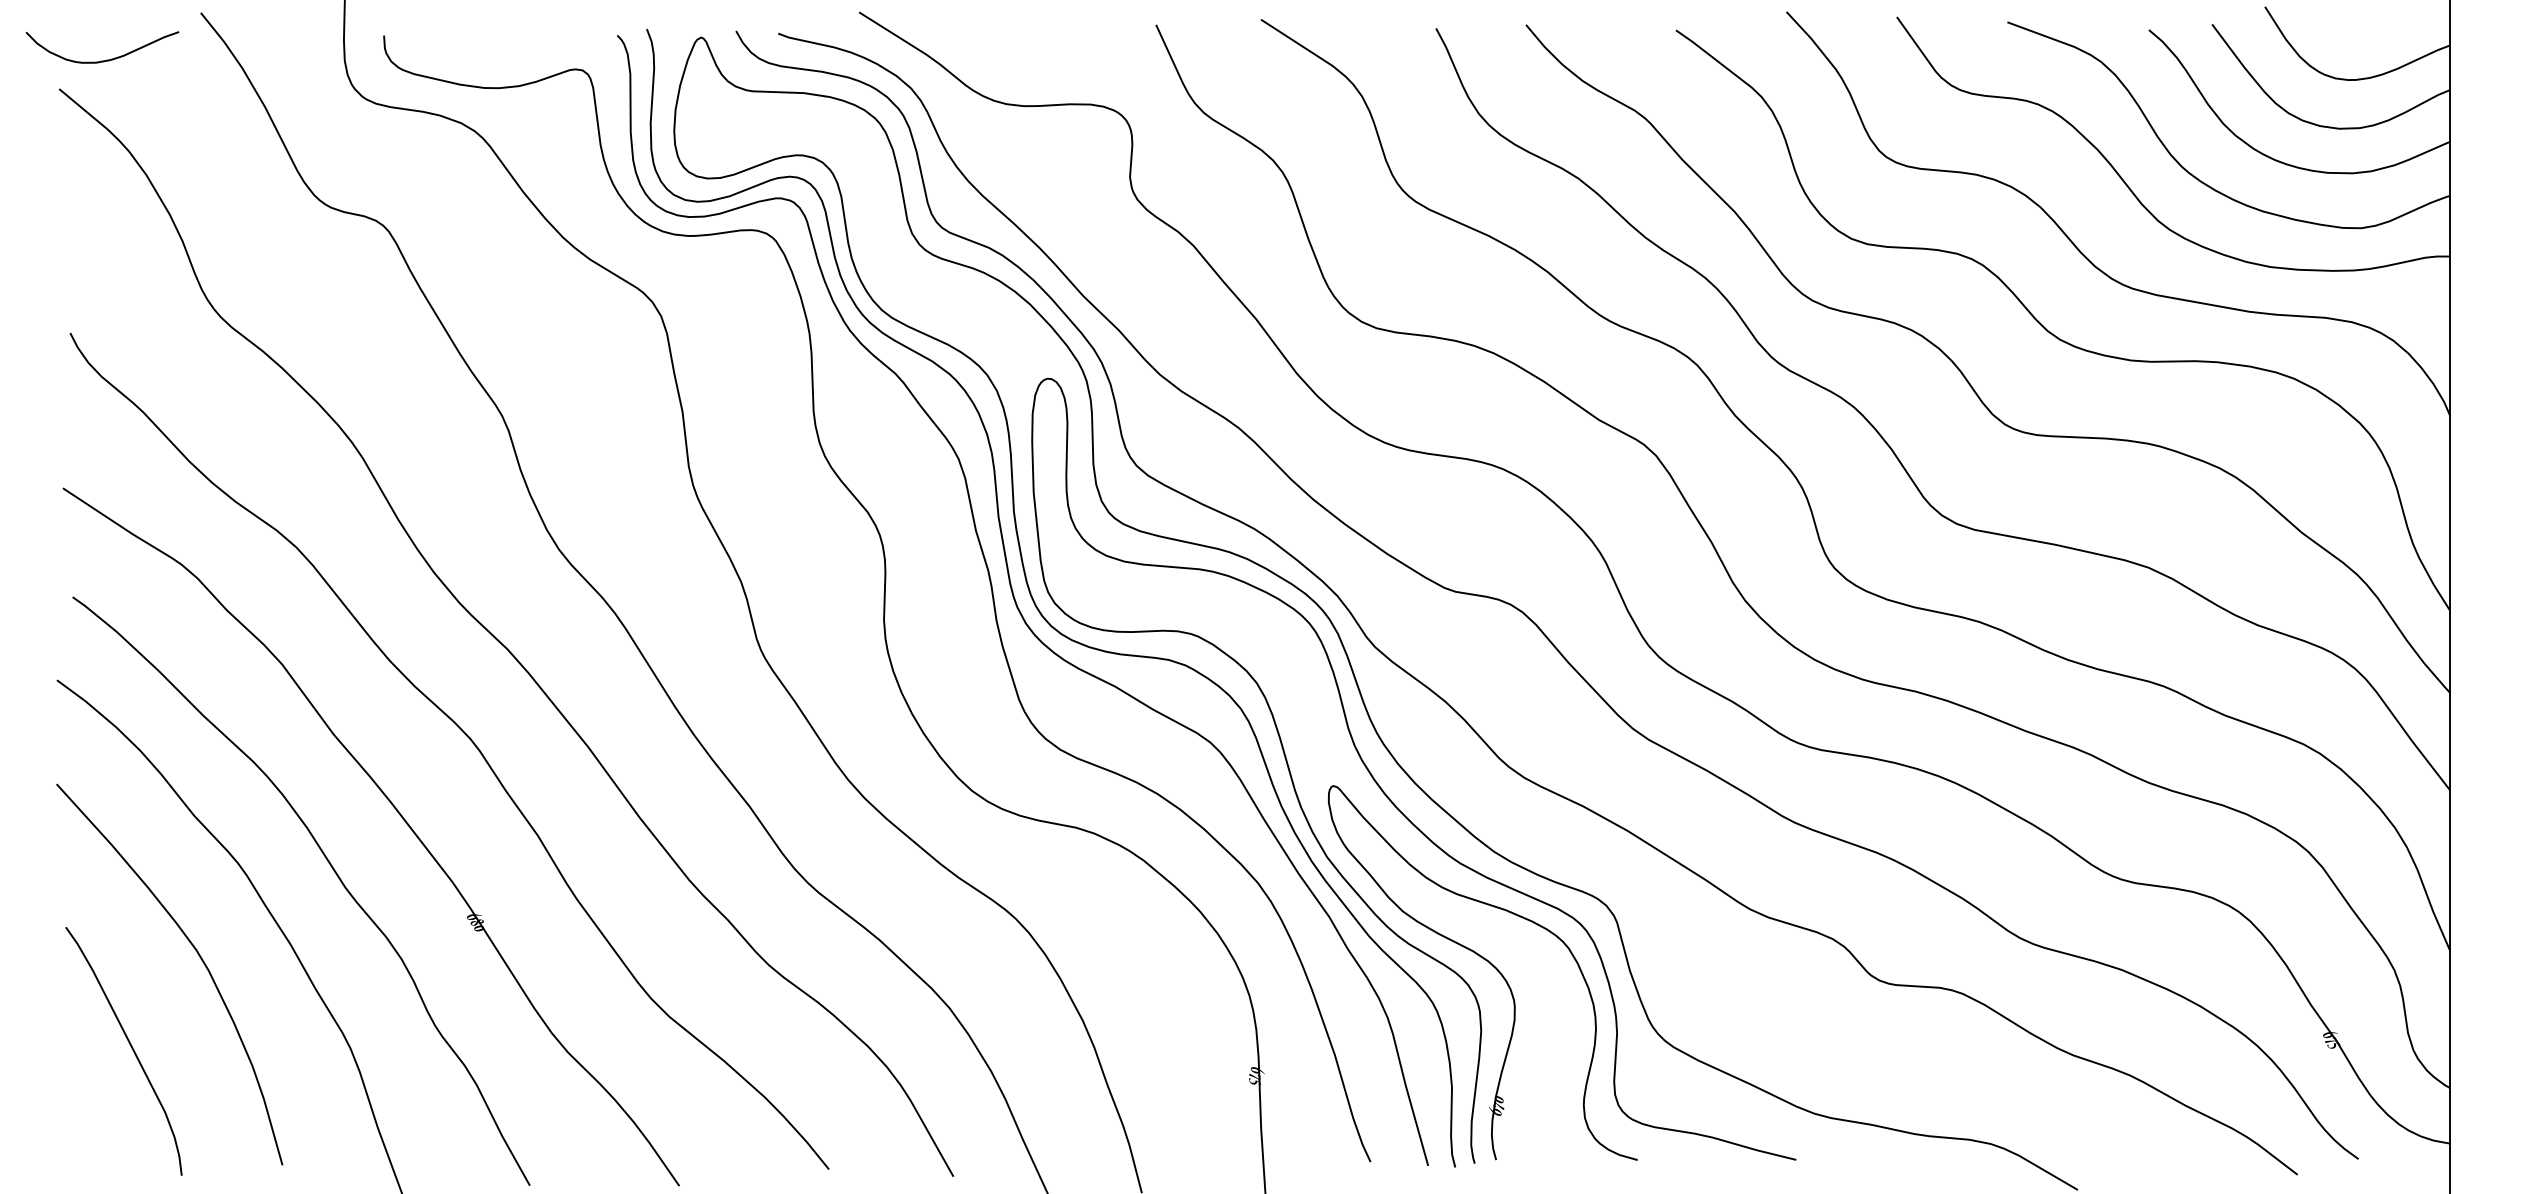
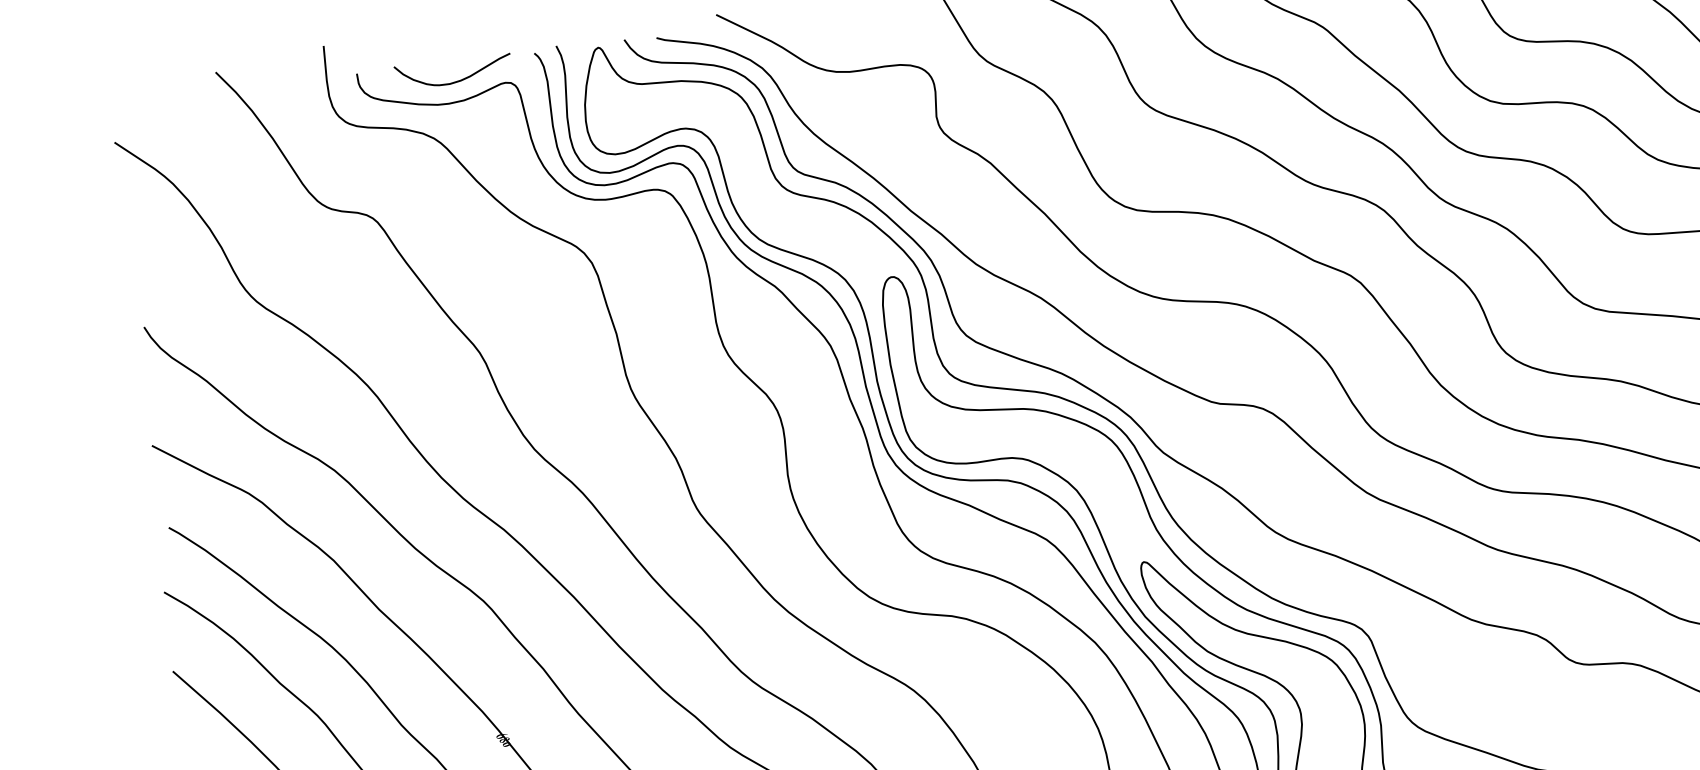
curve: (106, 59) -> (457, 80), moved

